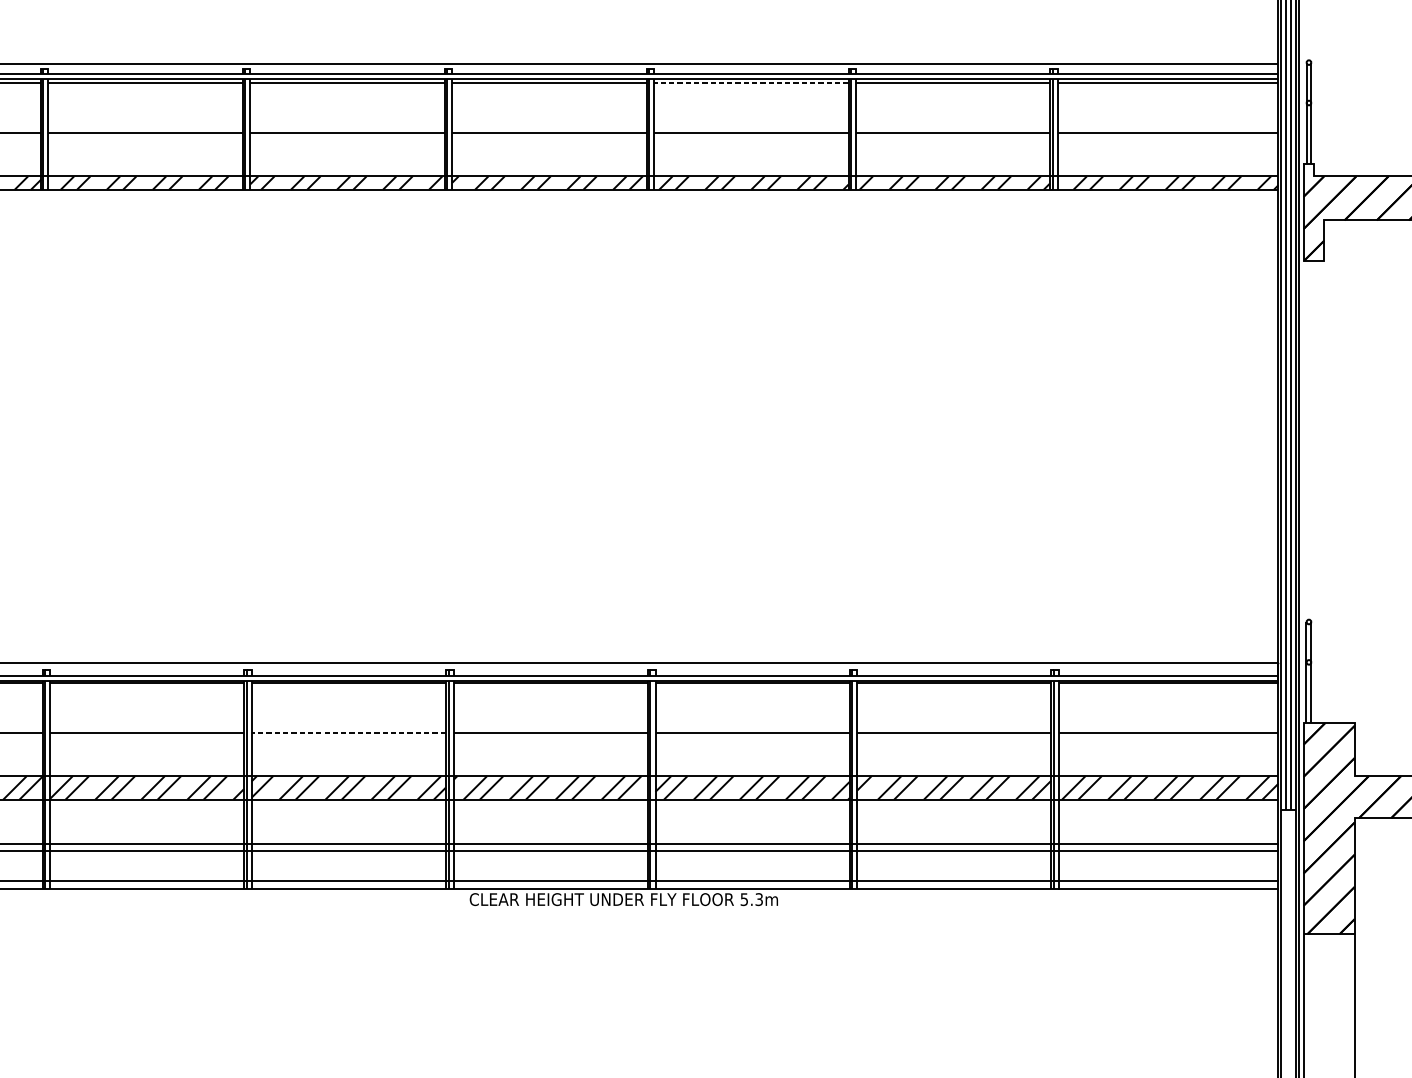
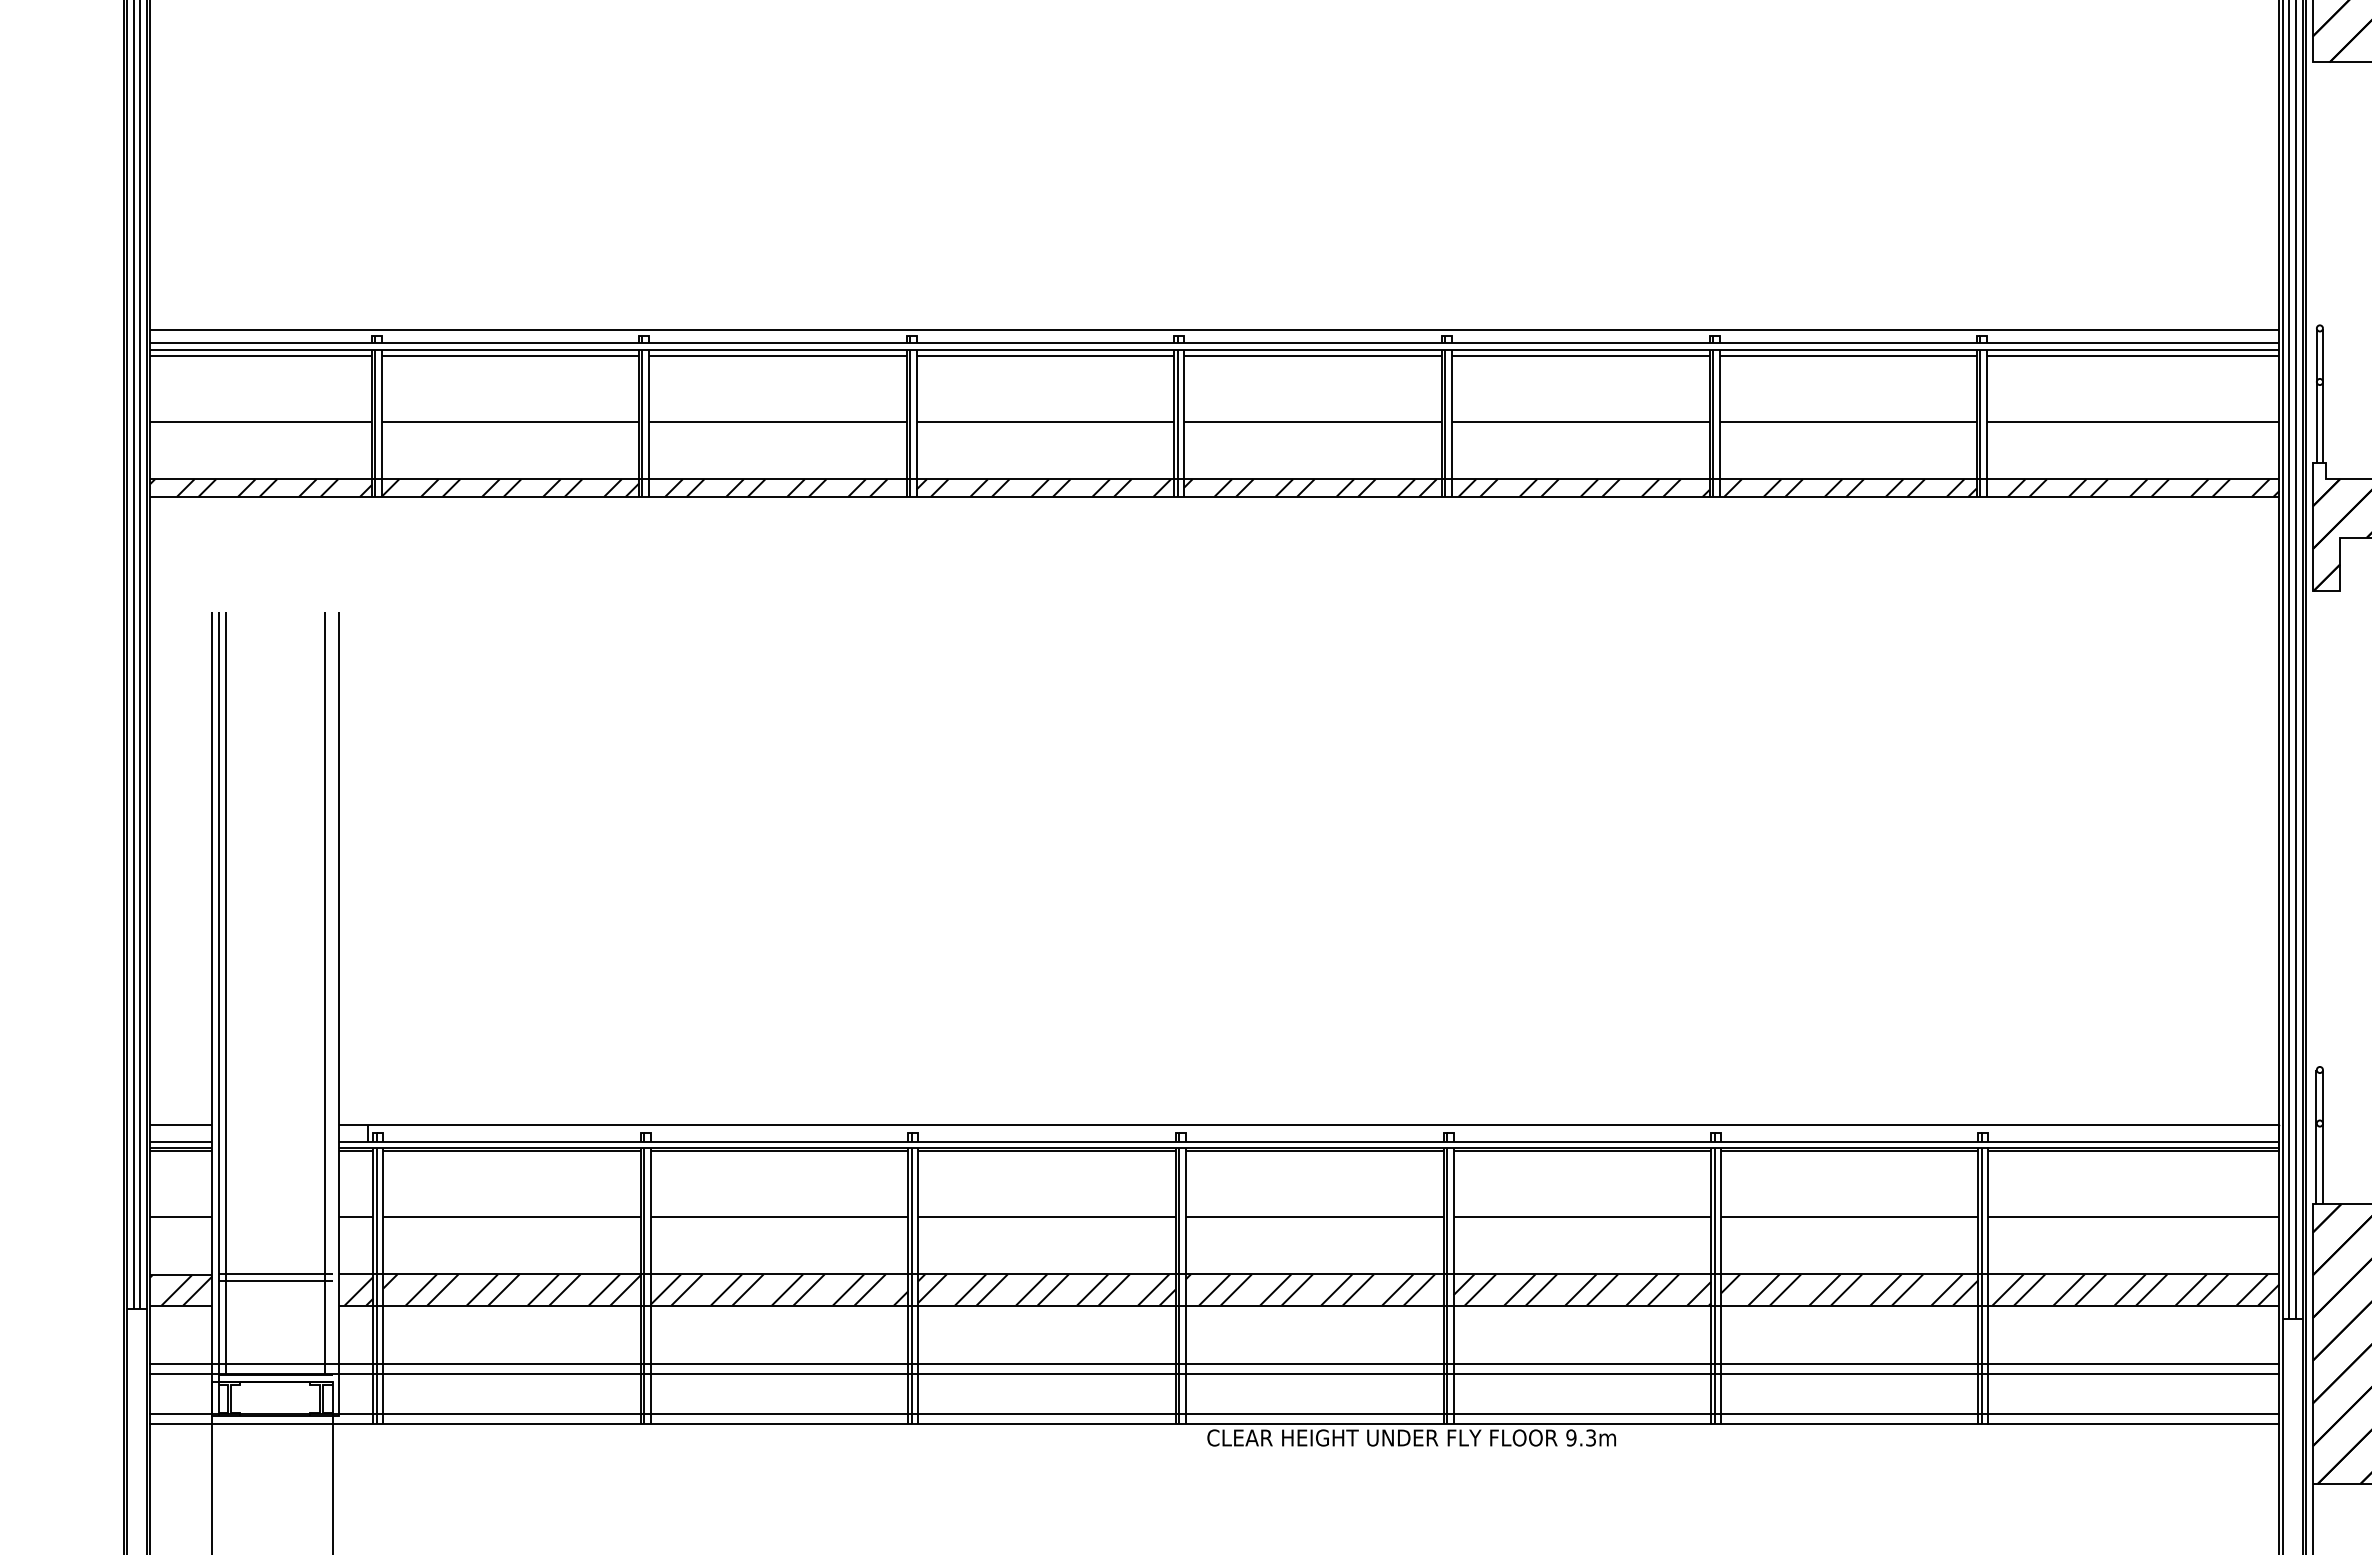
line: (751, 83) -> (1580, 355), dashed -> solid
line: (348, 733) -> (1046, 1217), dashed -> solid
text: (744, 899) -> (1571, 1437), 5.3m -> 9.3m

